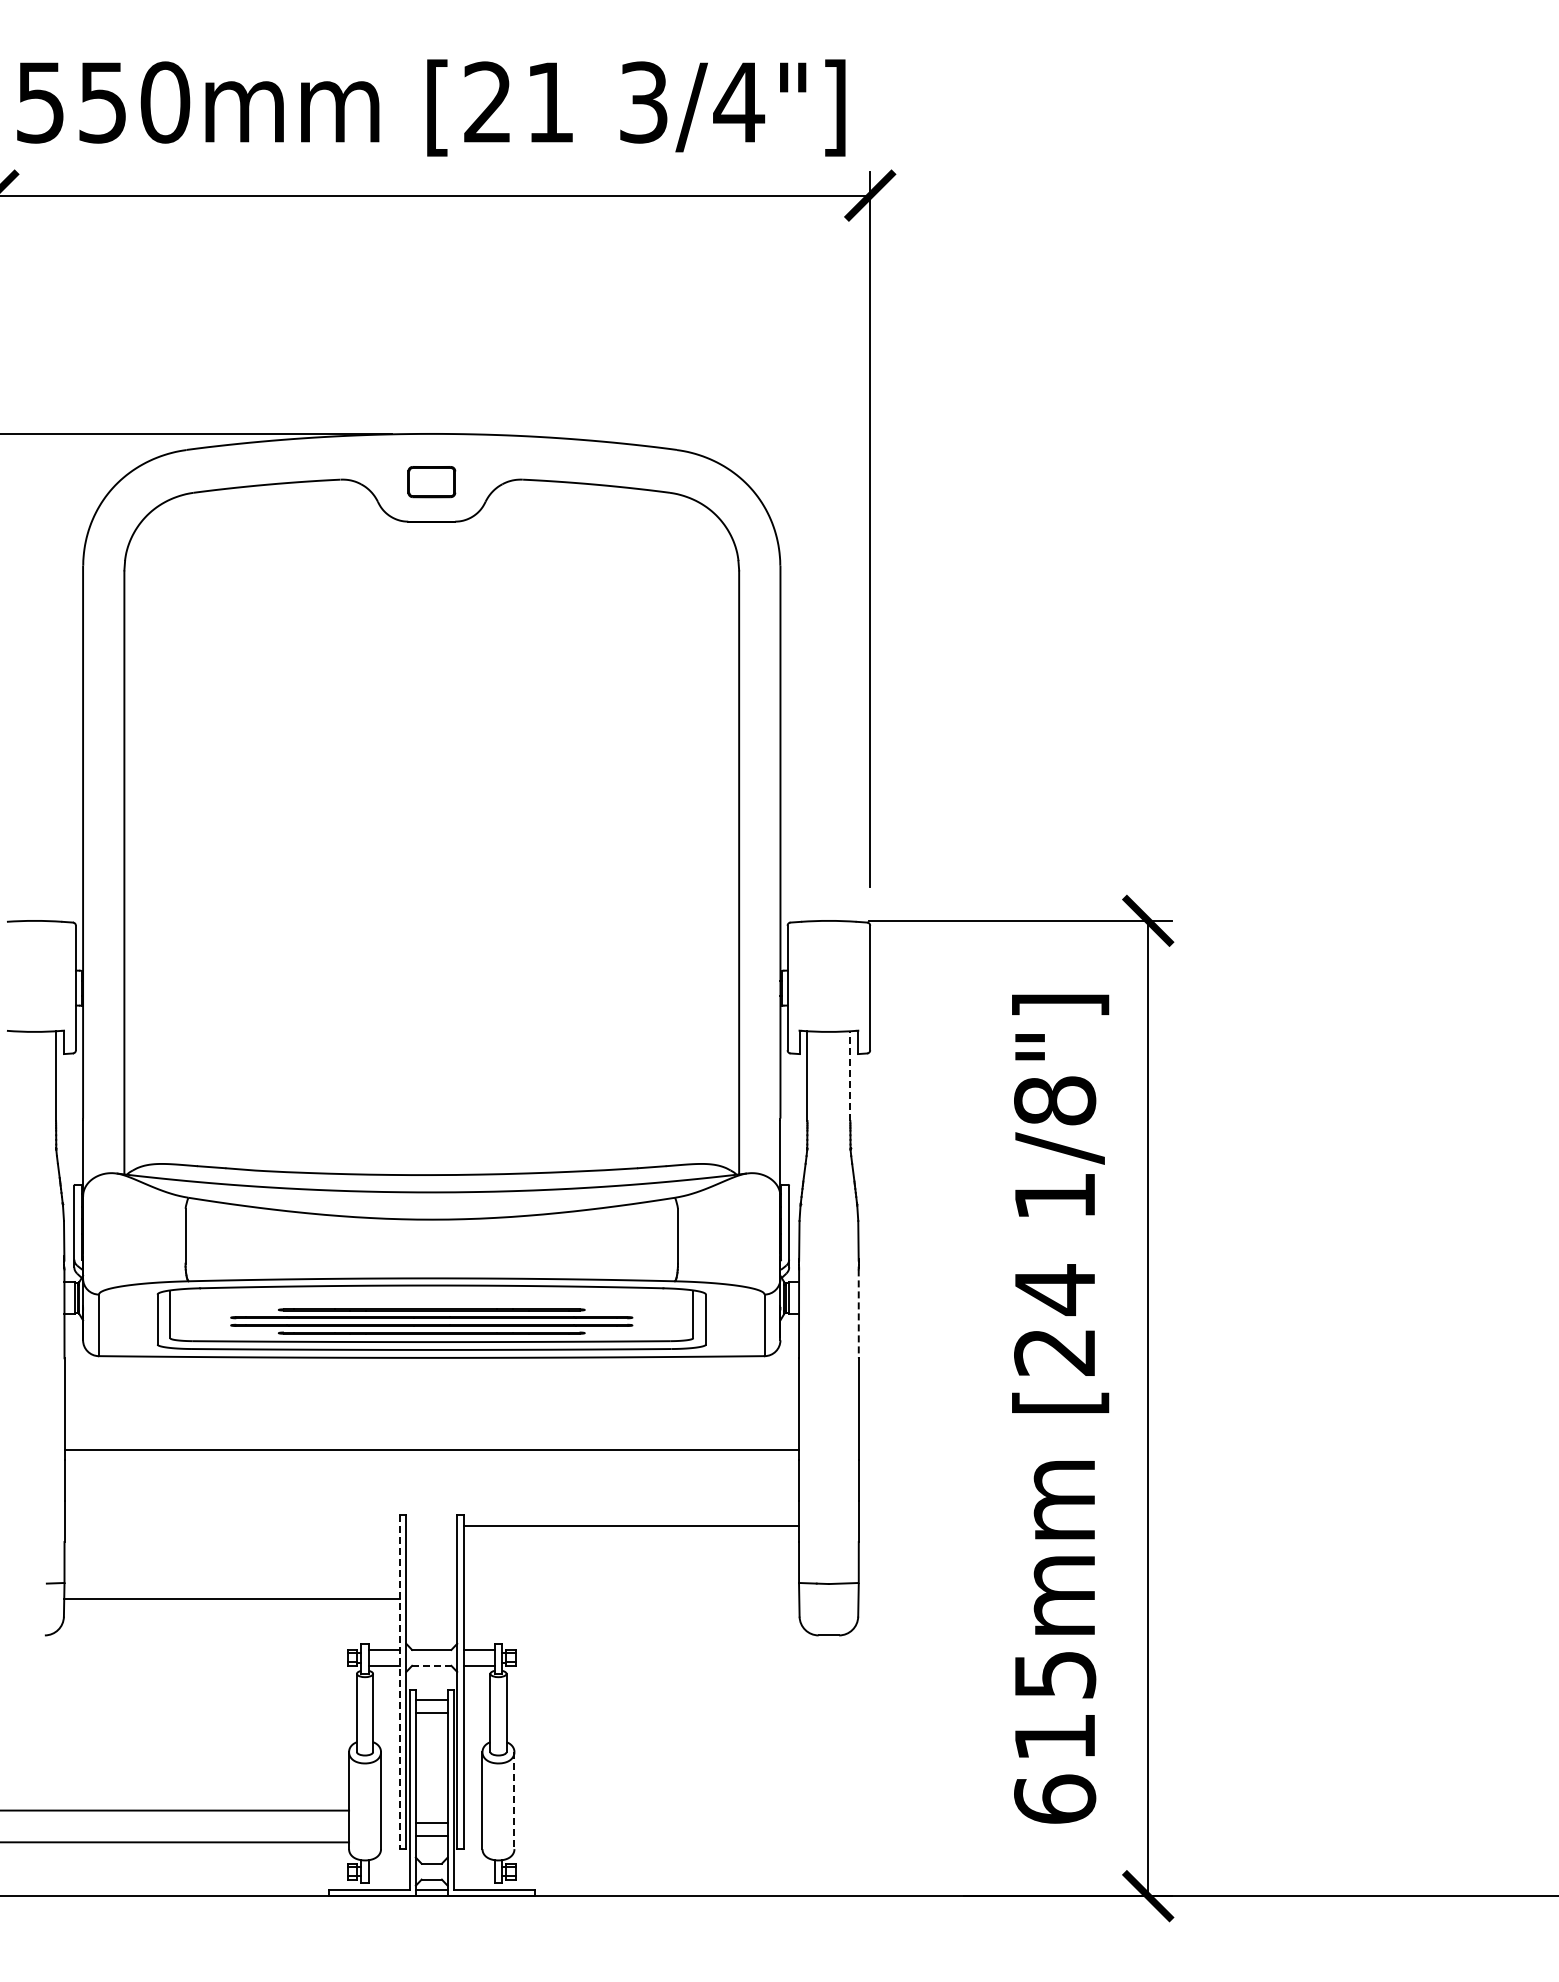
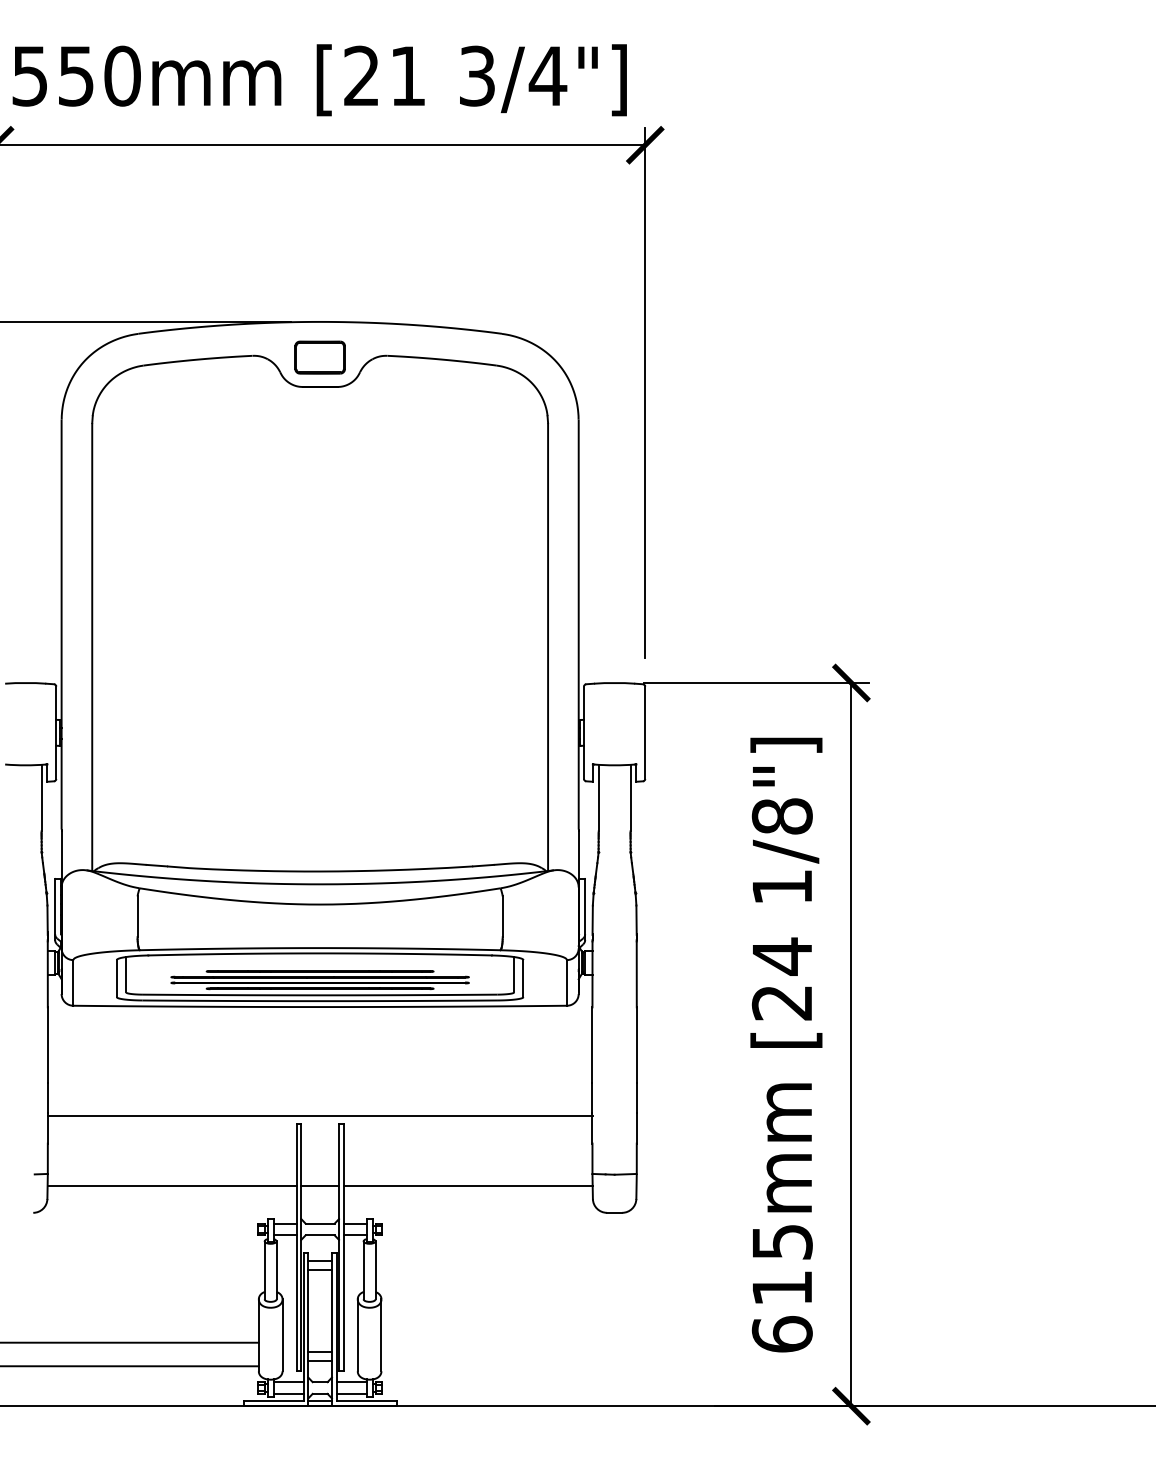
part: (431, 481) -> (319, 357), size x1.43
line: (850, 1076) -> (630, 798), dashed -> solid
line: (858, 1314) -> (636, 974), dashed -> solid
line: (431, 1450) -> (319, 1116), moved
line: (631, 1525) -> (468, 1185), moved
line: (431, 1598) -> (319, 1185), added
line: (431, 1665) -> (319, 1235), dashed -> solid
line: (400, 1681) -> (296, 1247), dashed -> solid
line: (514, 1801) -> (381, 1335), dashed -> solid
line: (389, 1863) -> (288, 1381), added
line: (474, 1863) -> (351, 1381), added
line: (389, 1879) -> (288, 1393), added
line: (474, 1879) -> (351, 1393), added

